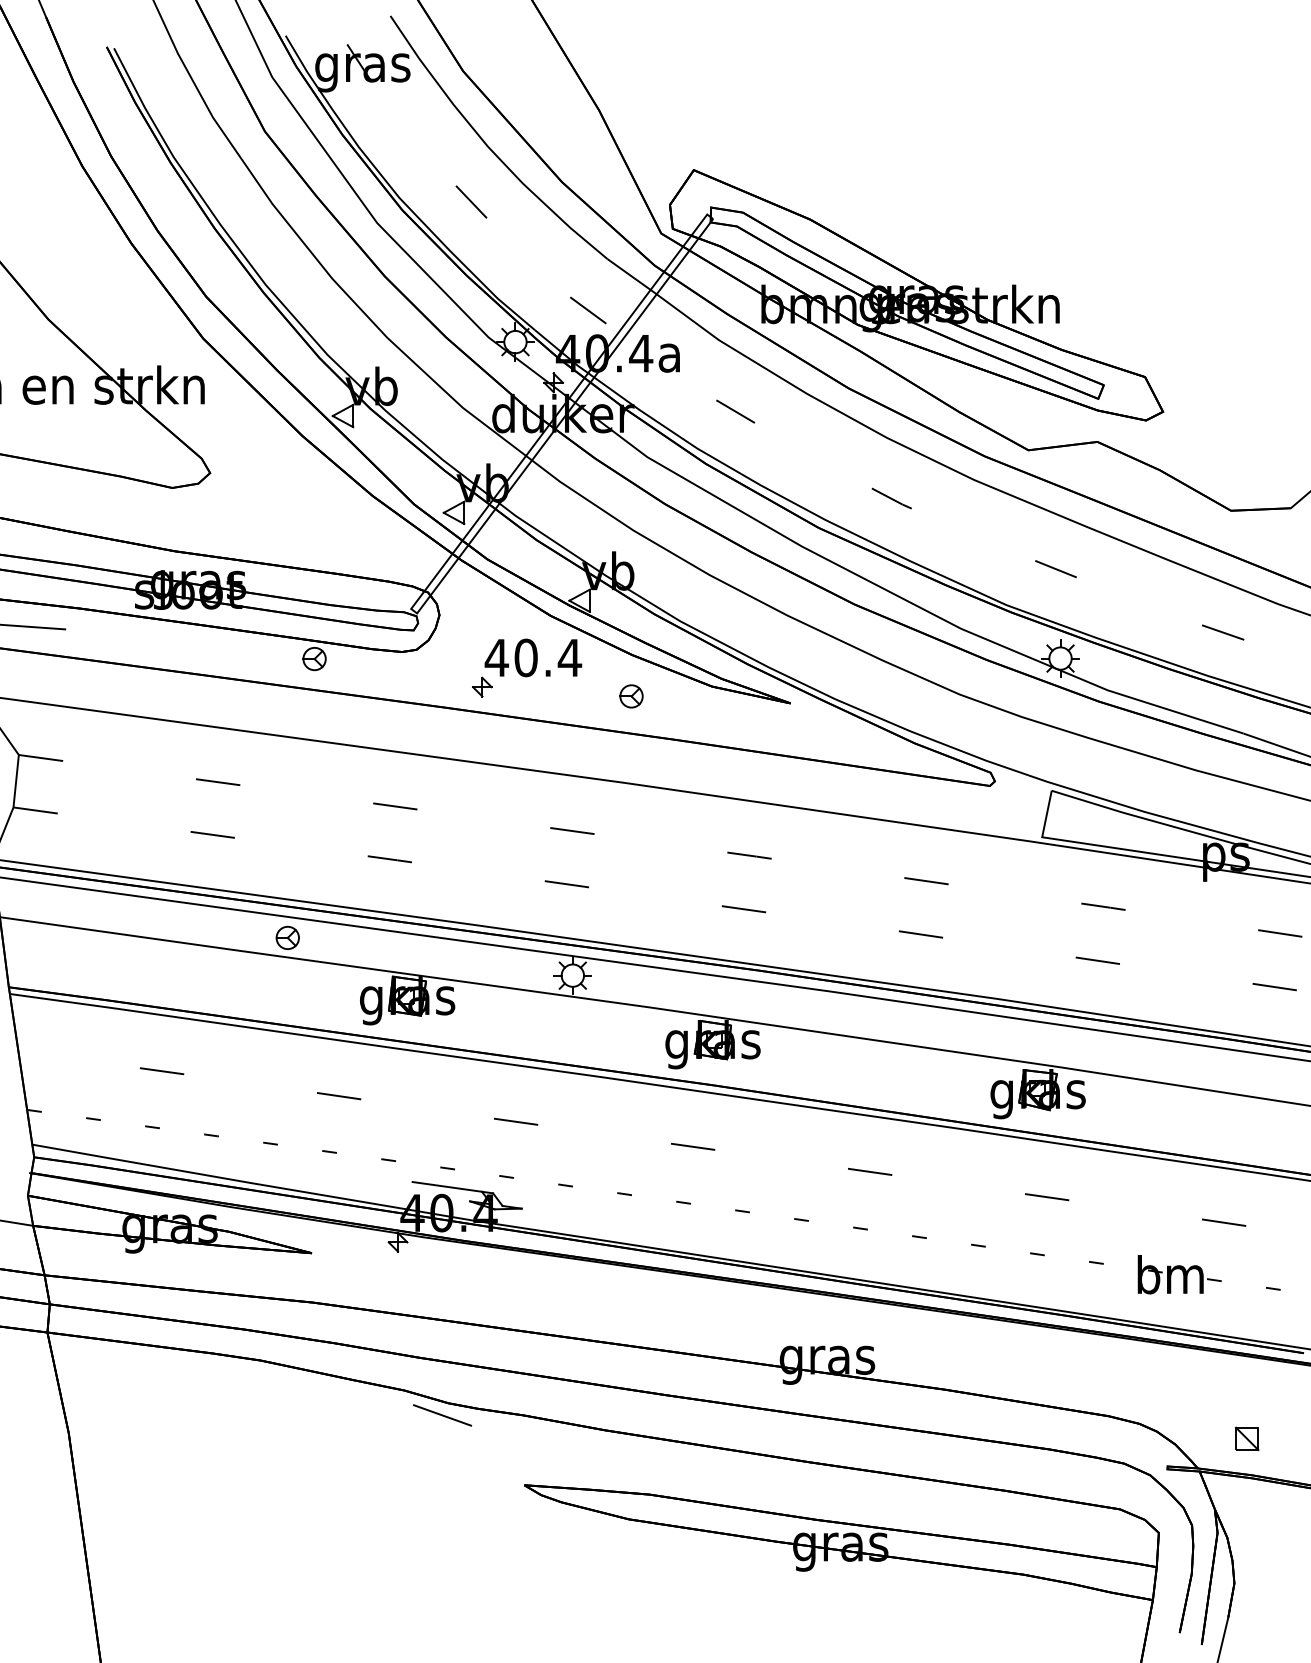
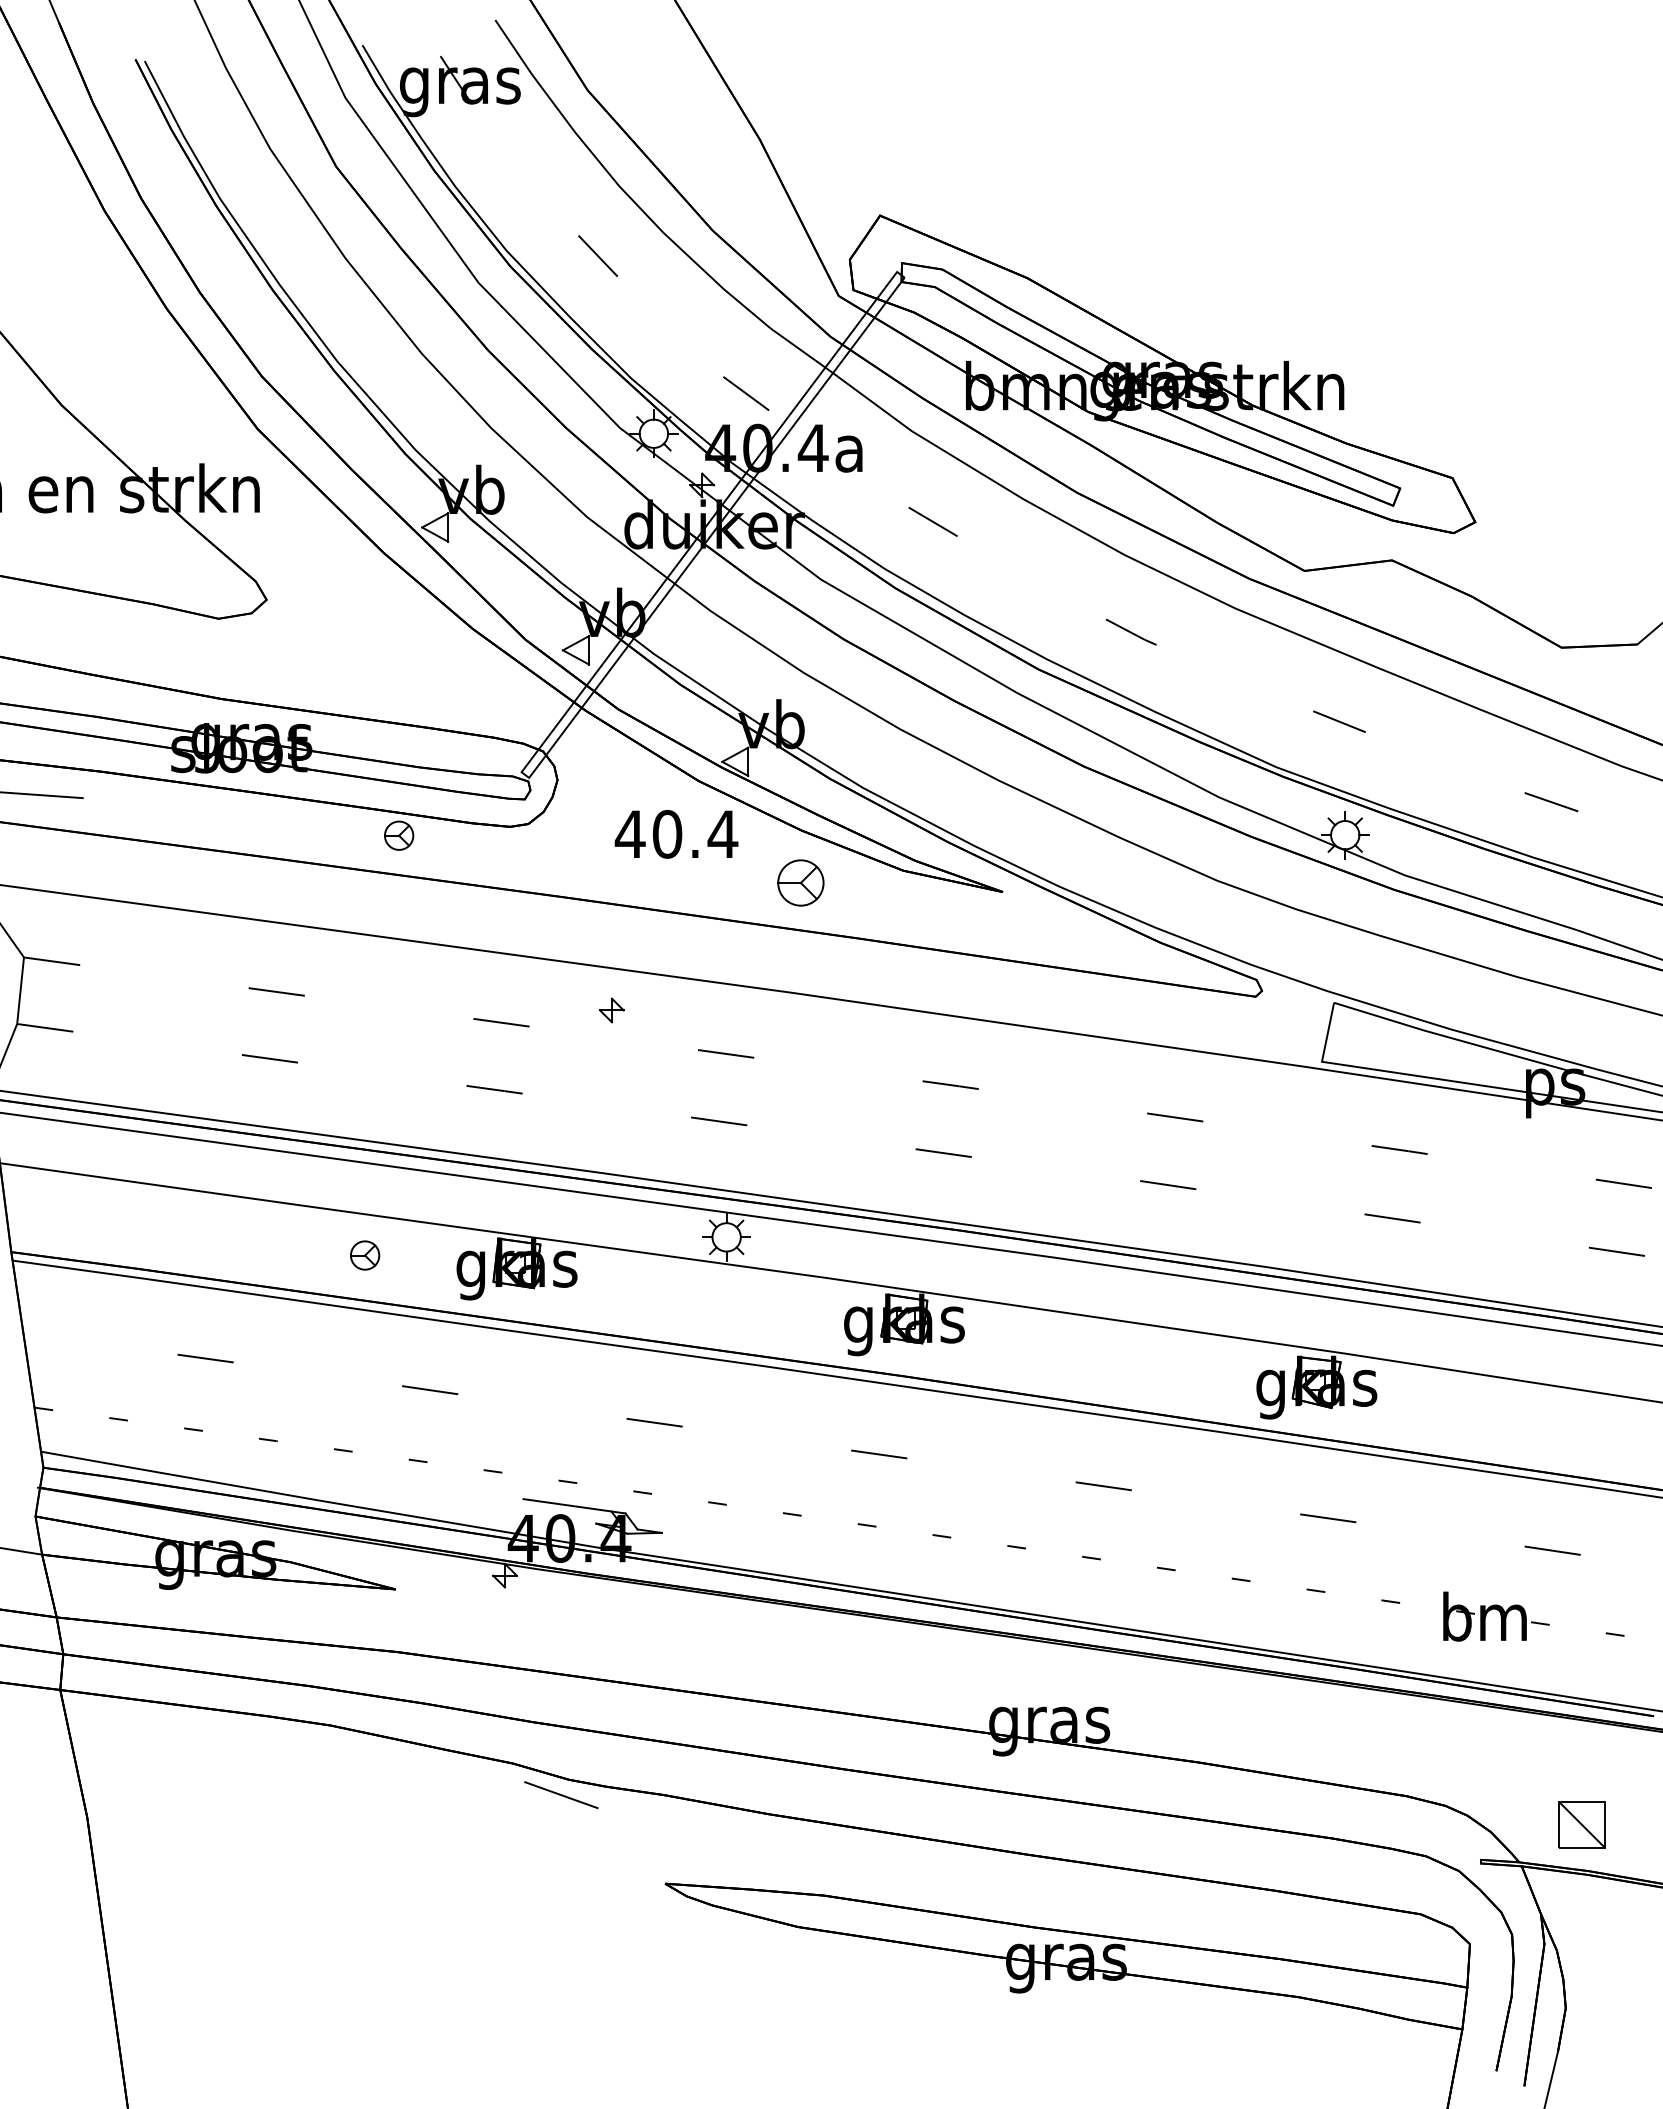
part: (482, 687) -> (611, 1010), moved
part: (631, 696) -> (801, 883), size x1.6
part: (288, 937) -> (365, 1255), moved
part: (1246, 1438) -> (1581, 1824), size x1.6

